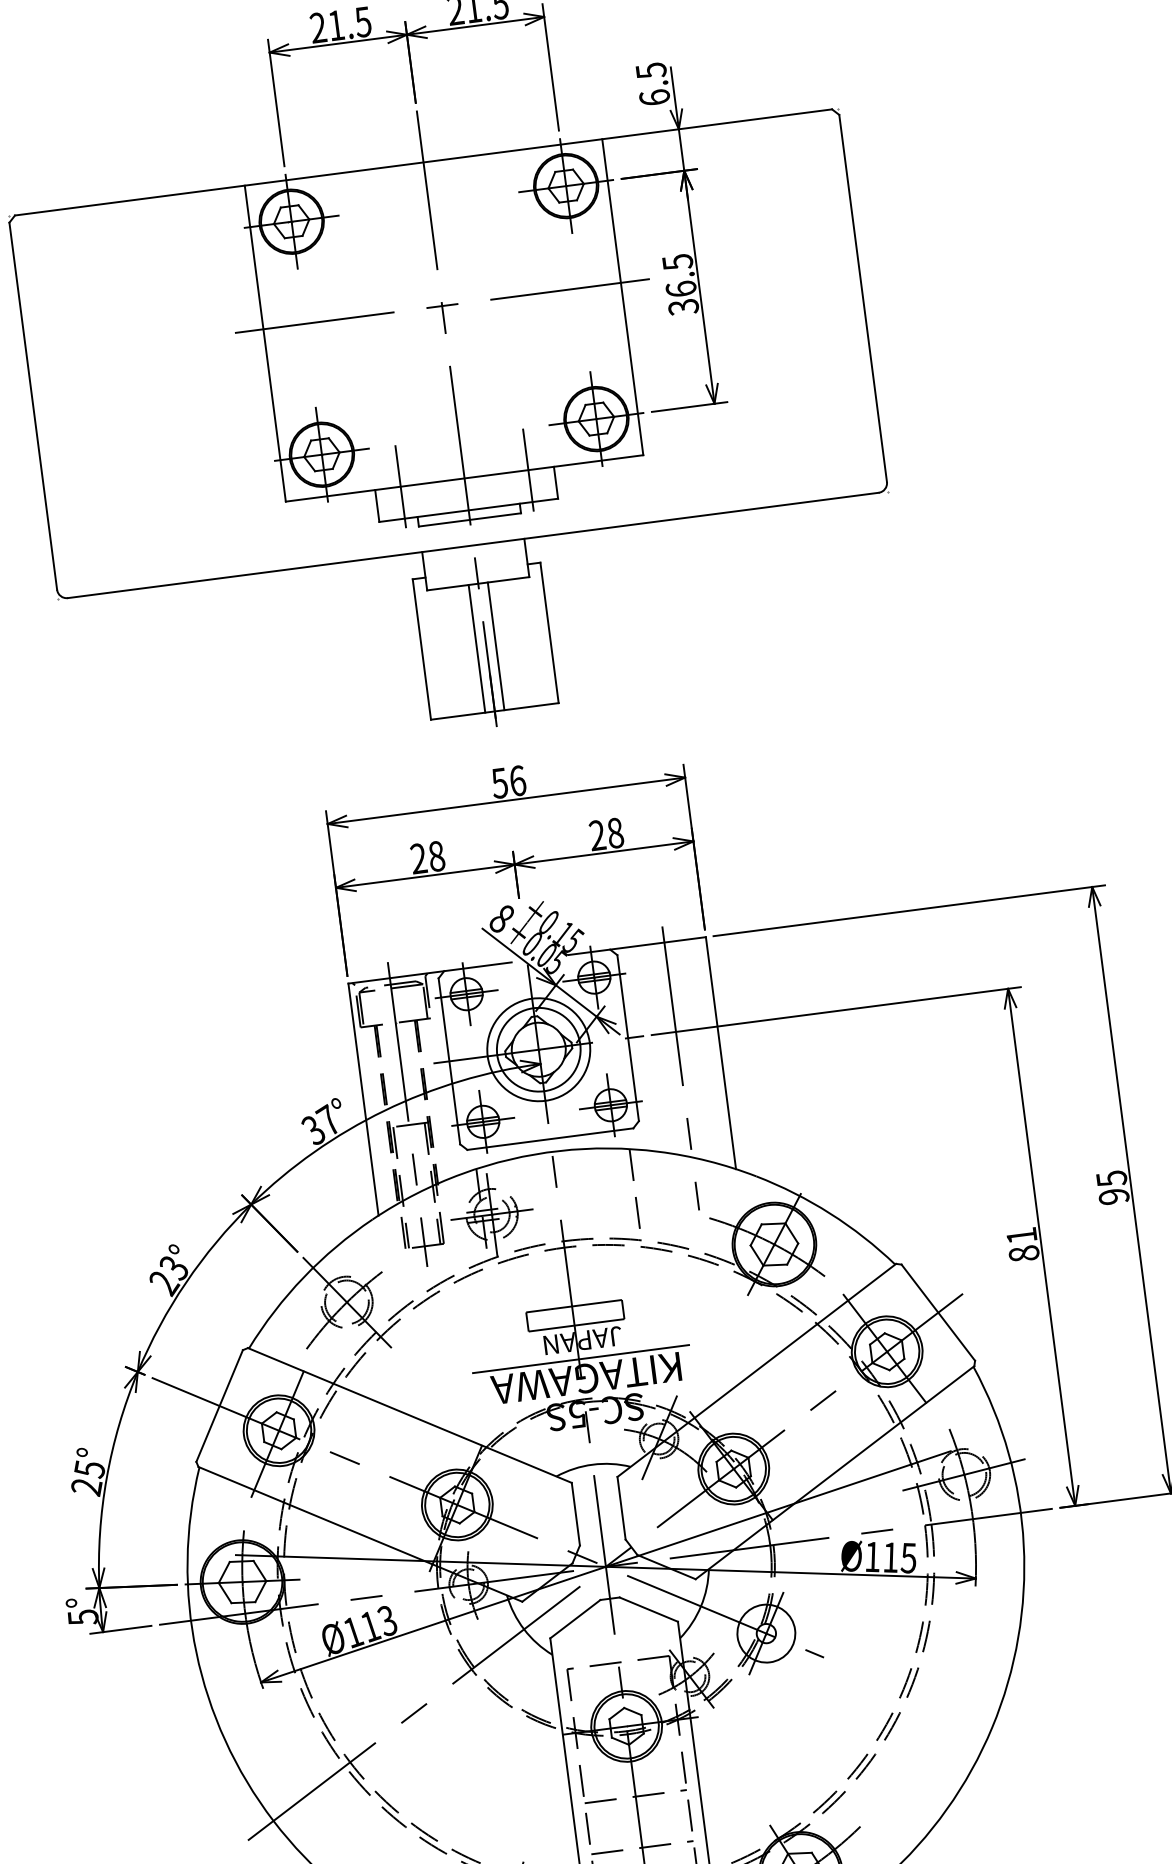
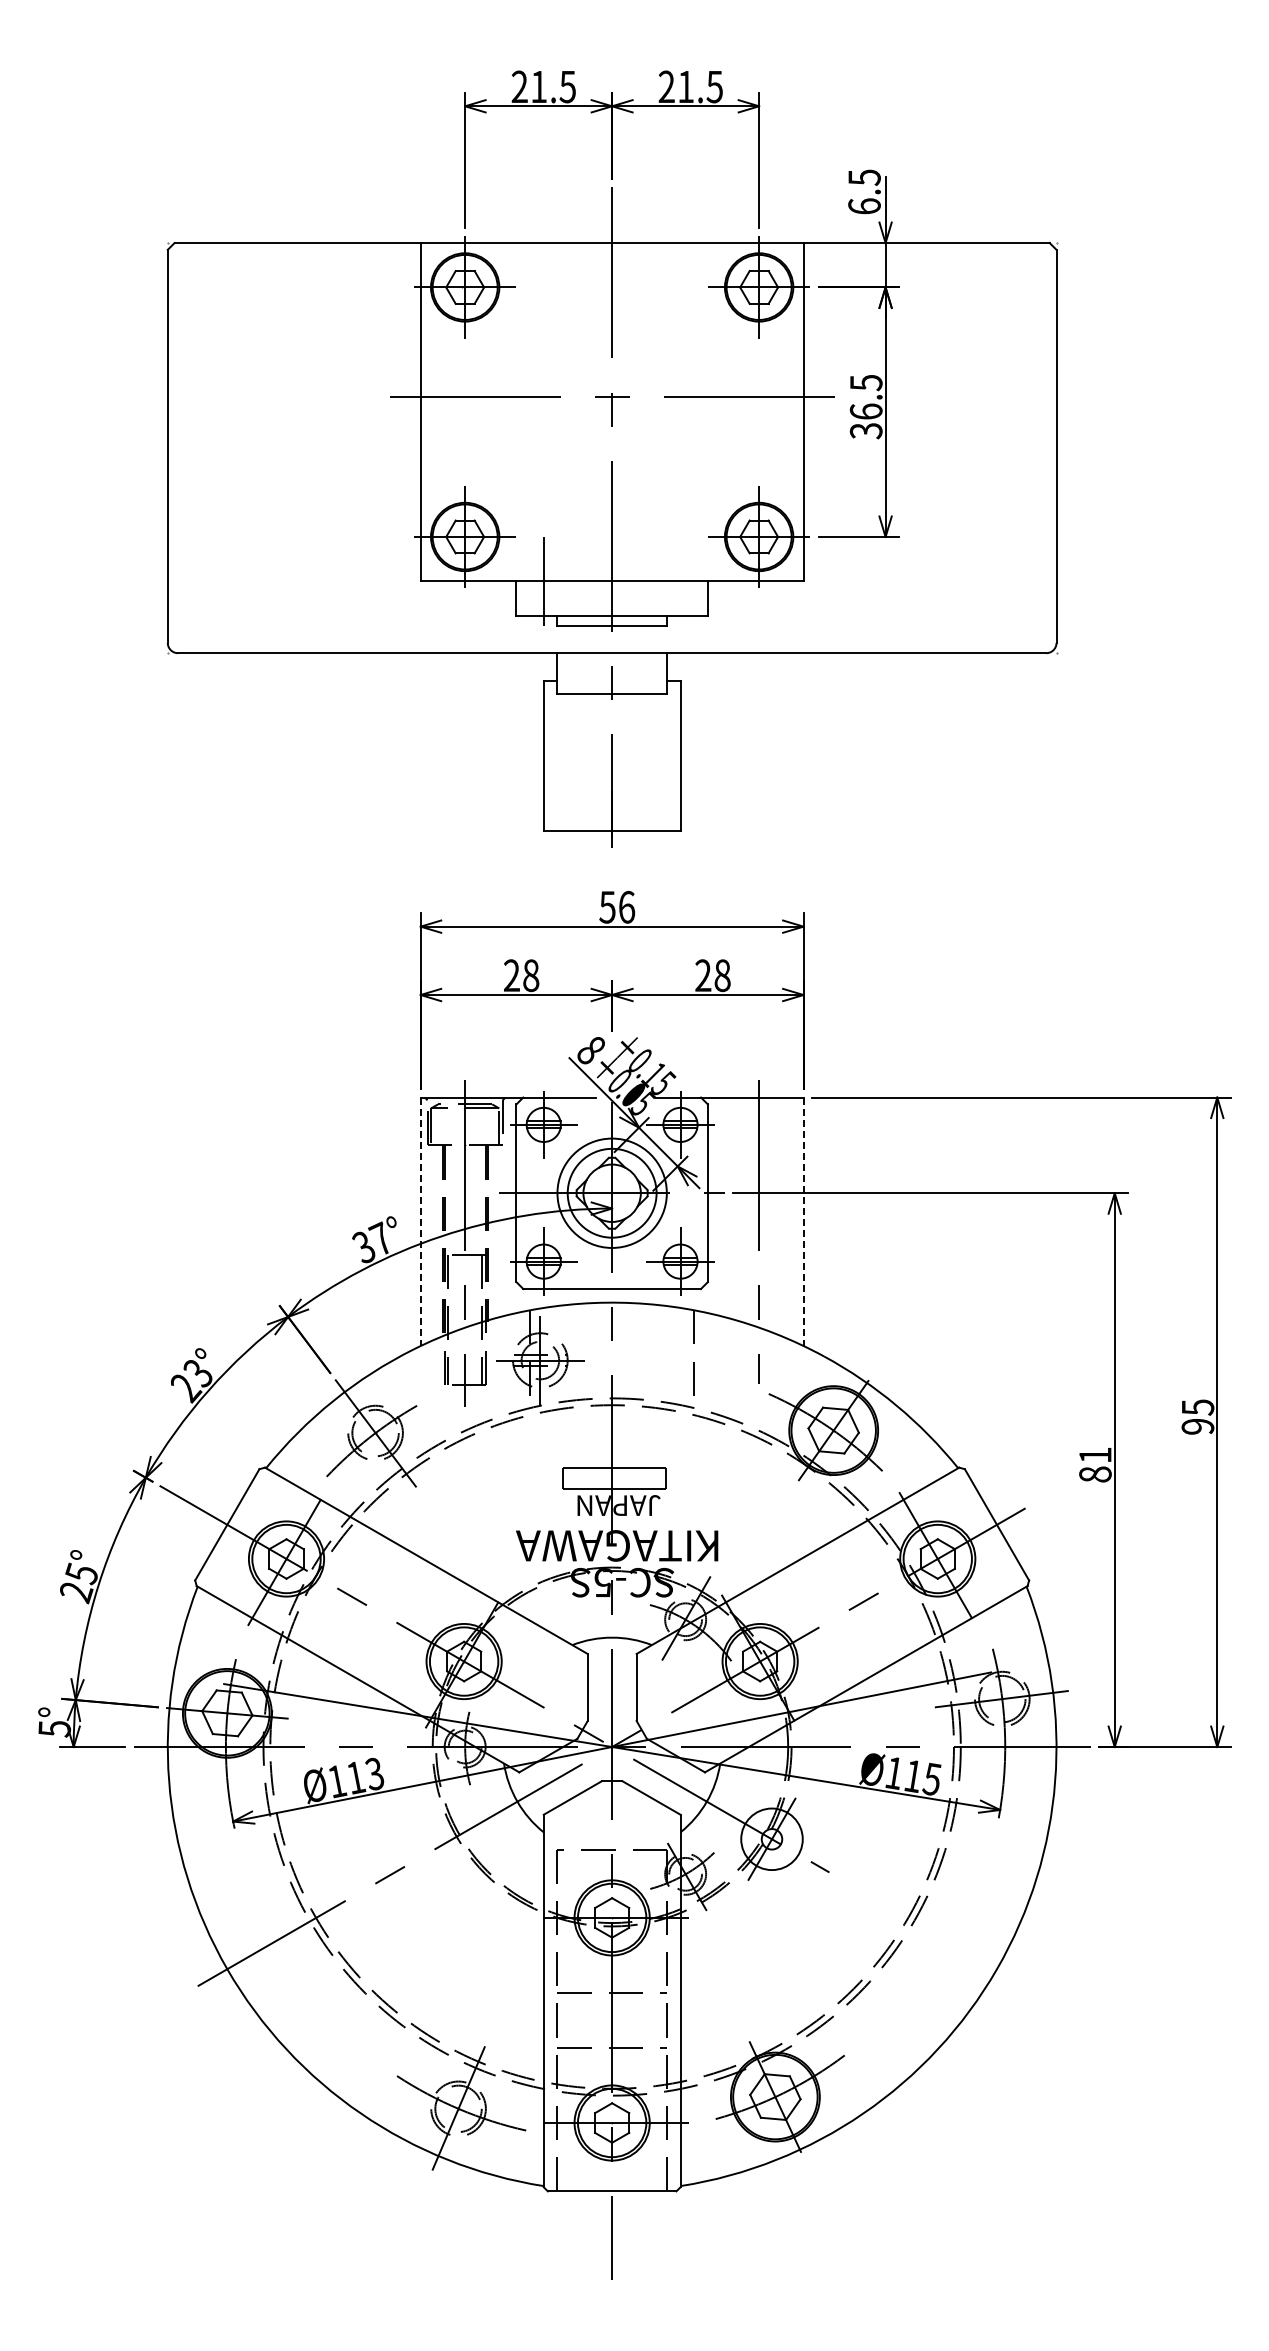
line: (528, 469) -> (680, 580), removed
line: (496, 646) -> (622, 762), removed
line: (476, 648) -> (601, 762), removed
line: (720, 1053) -> (803, 1222), solid -> dashed
line: (363, 1100) -> (420, 1222), solid -> dashed
line: (580, 1358) -> (613, 1524), removed

